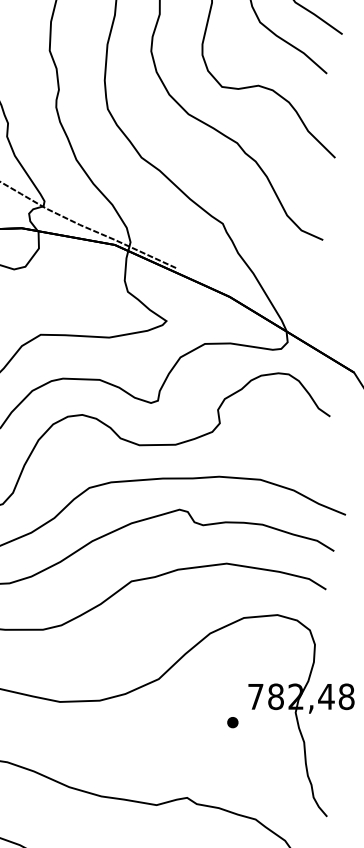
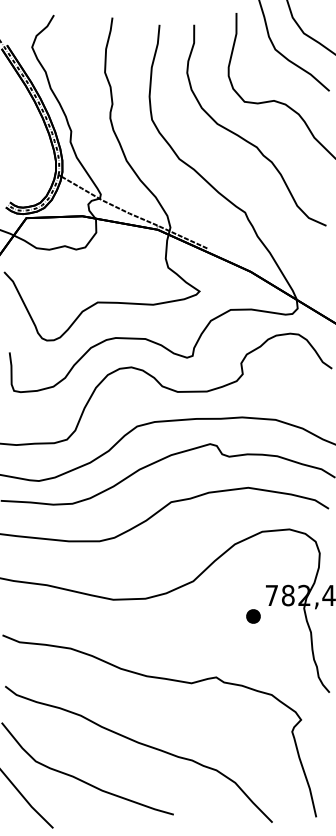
part: (231, 722) -> (252, 616), size x1.6

